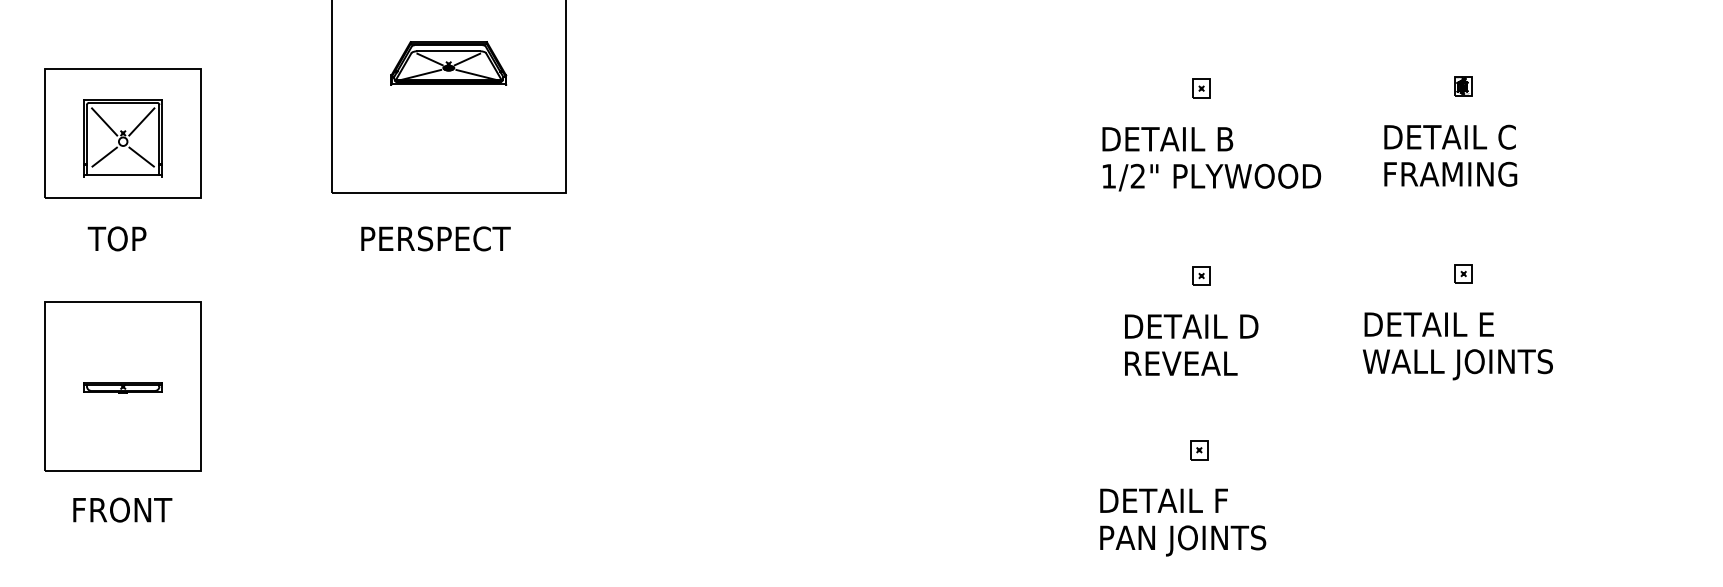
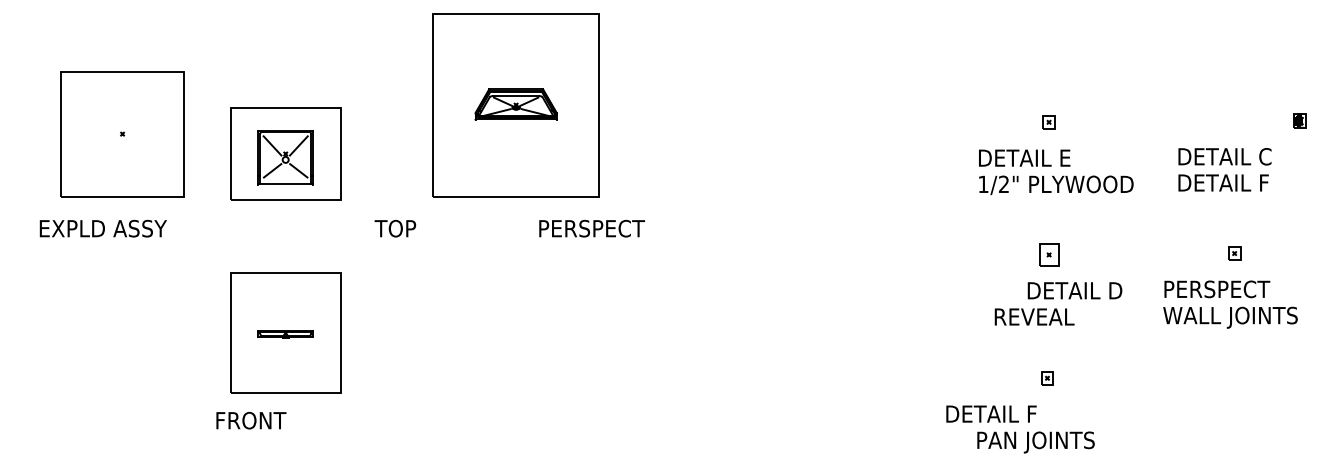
part: (1463, 86) -> (1299, 120), moved
text: (1230, 138) -> (1069, 157), DETAIL B -> DETAIL E
text: (1452, 173) -> (1226, 182), FRAMING -> DETAIL F
text: (117, 238) -> (395, 228), moved
text: (435, 238) -> (591, 228), moved
part: (1200, 275) -> (1048, 254), size x1.6
text: (1440, 324) -> (1218, 289), DETAIL E -> PERSPECT
text: (1190, 326) -> (1074, 290), moved
text: (1164, 499) -> (991, 413), moved
text: (122, 509) -> (251, 420), moved

